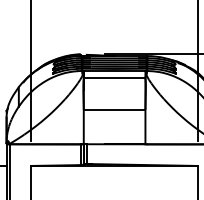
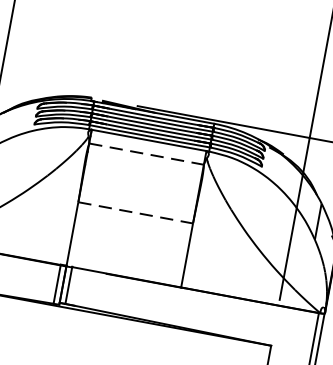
line: (114, 78) -> (146, 154), solid -> dashed
line: (114, 109) -> (135, 212), solid -> dashed

